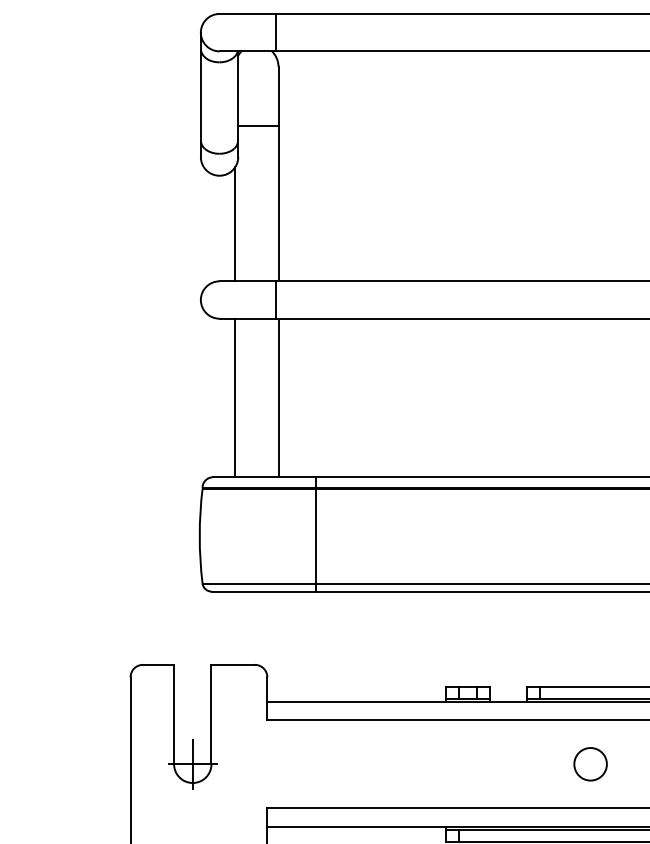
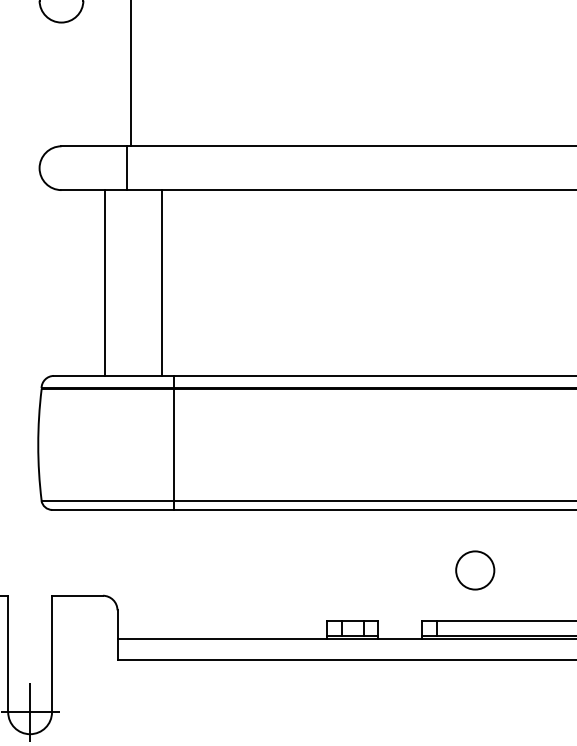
line: (235, 224) -> (80, 79), removed
line: (235, 397) -> (105, 282), moved
line: (278, 397) -> (162, 282), moved
circle: (590, 764) -> (475, 570), moved

